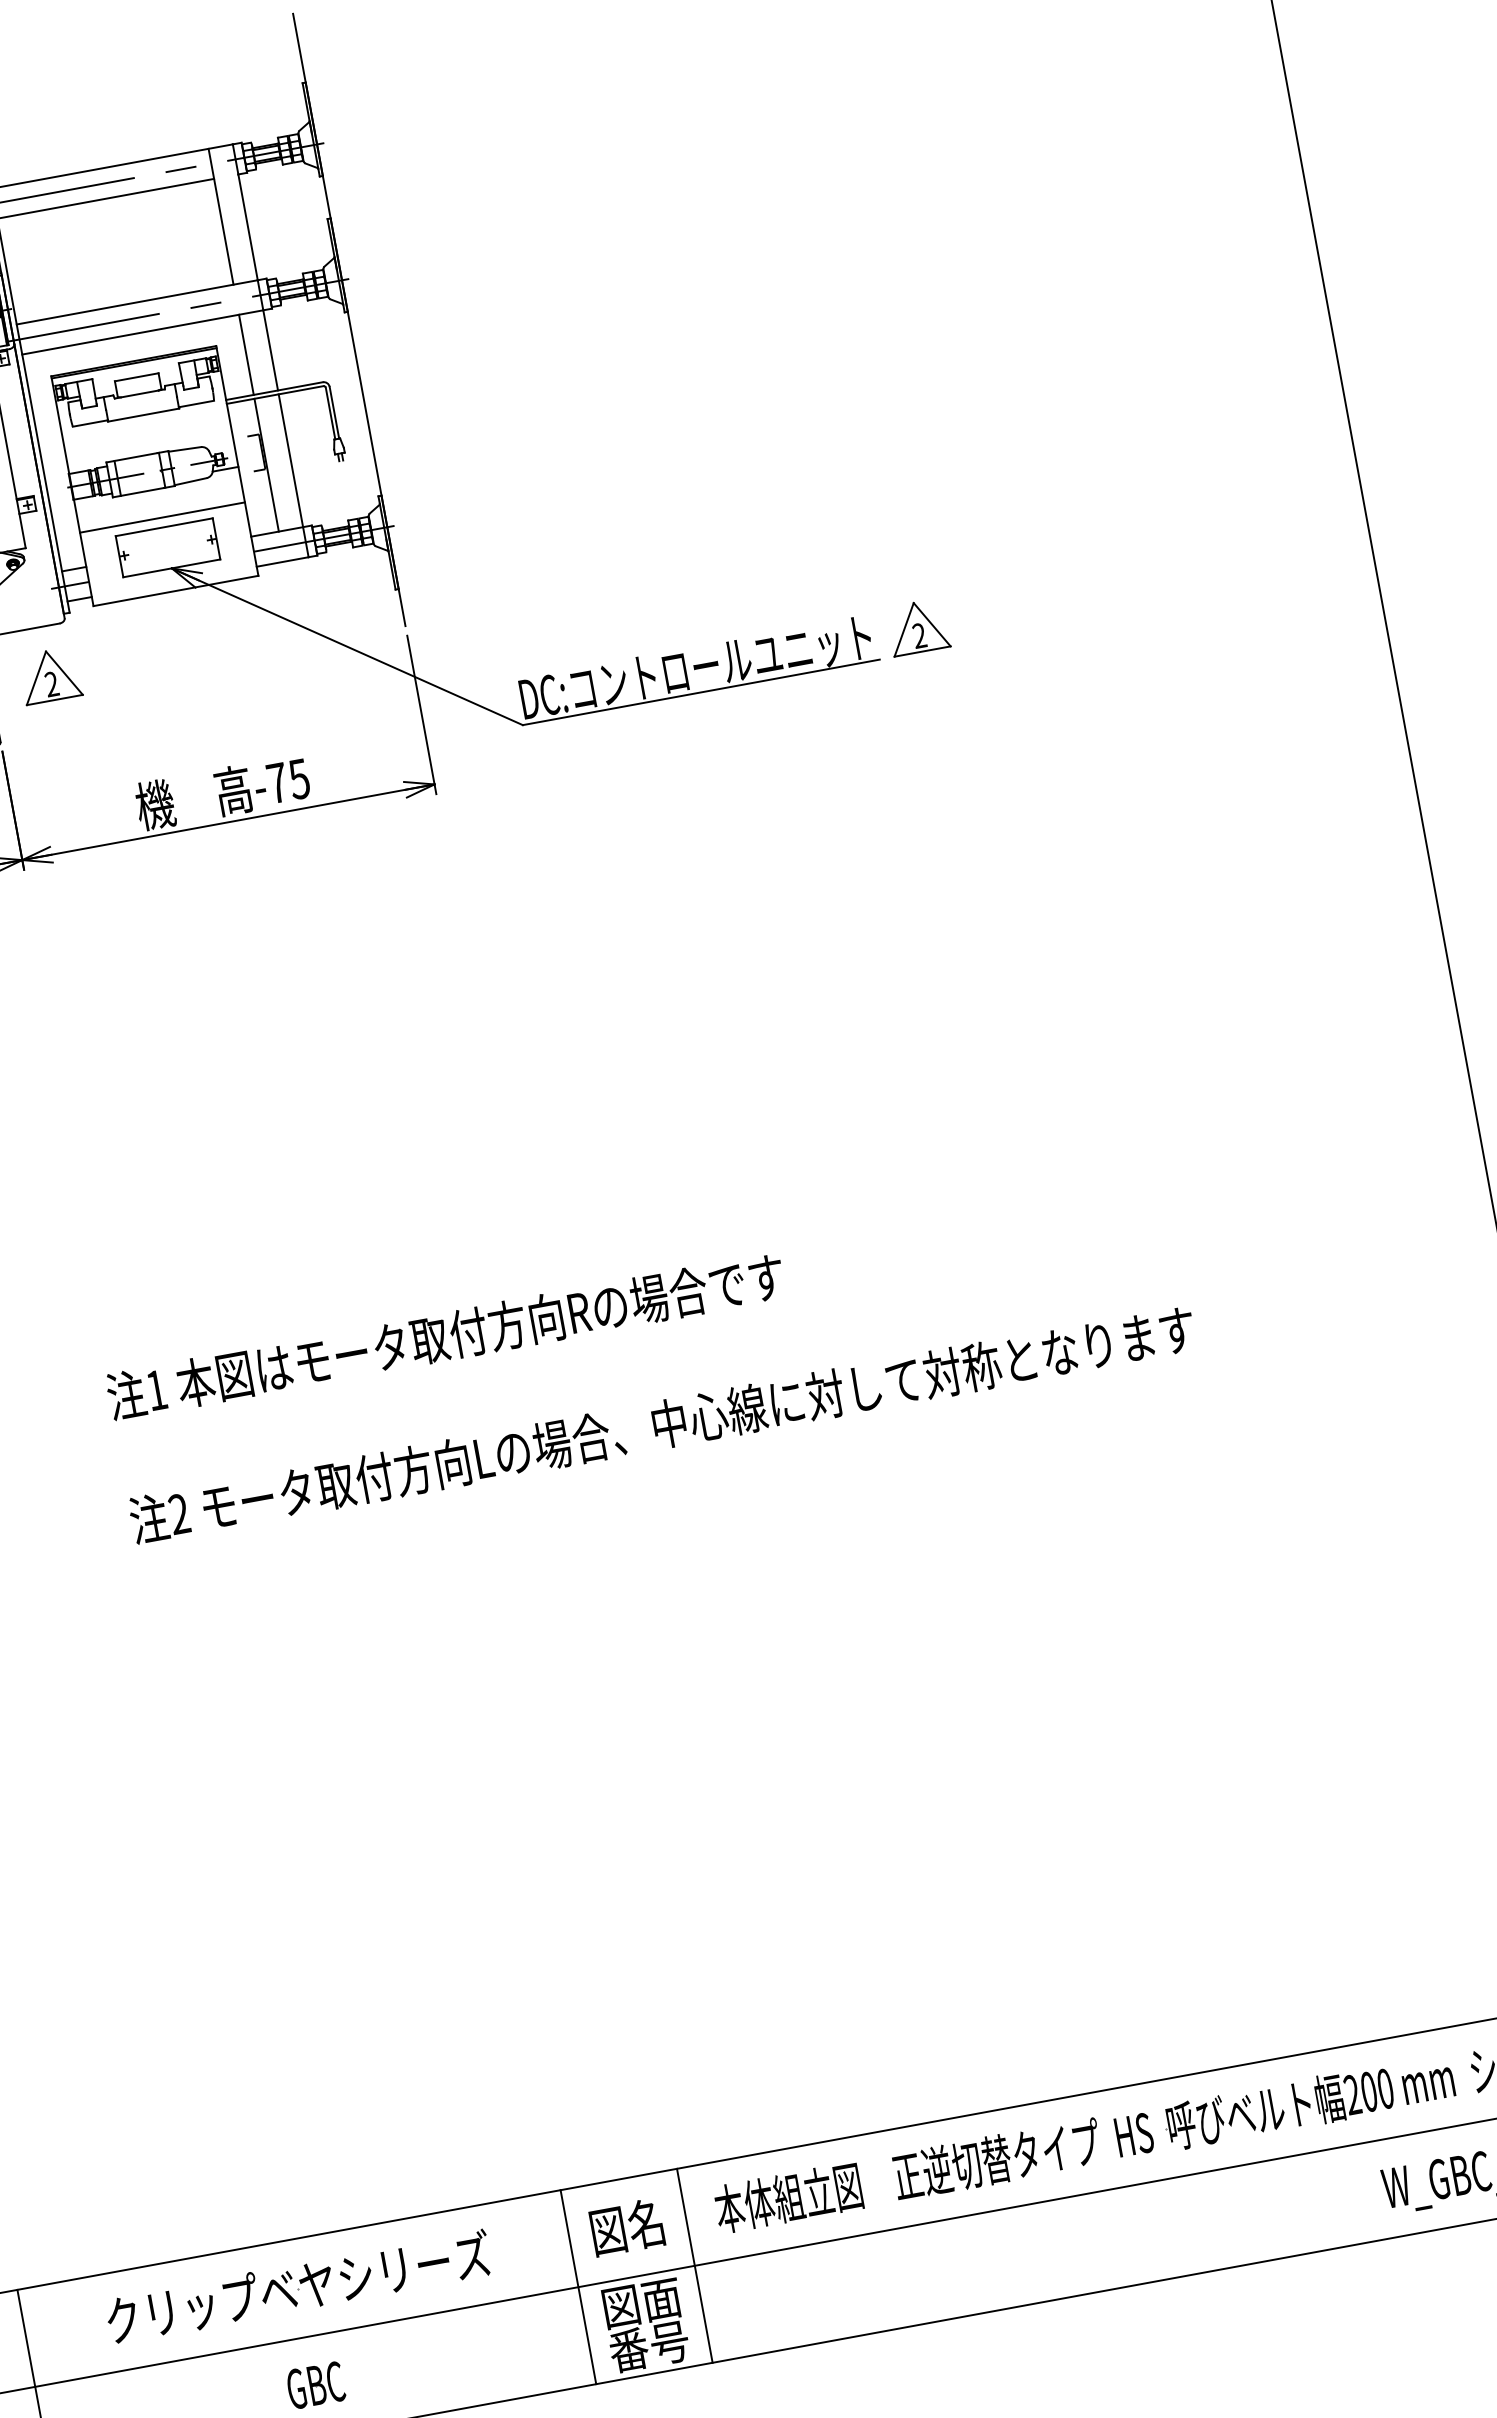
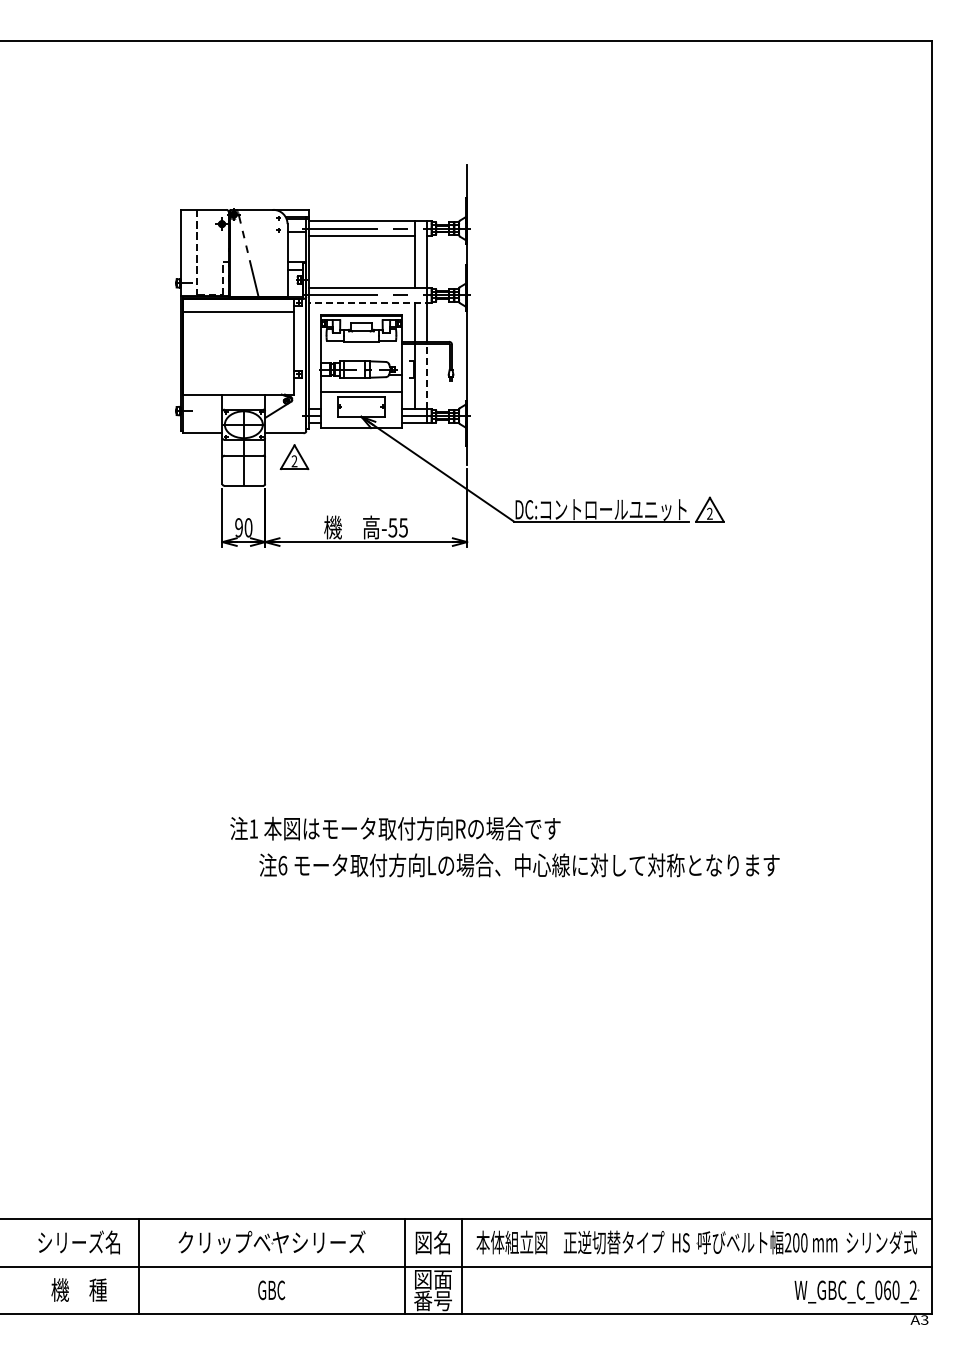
line: (145, 331) -> (369, 302), solid -> dashed
line: (291, 461) -> (427, 376), solid -> dashed
text: (276, 782) -> (392, 527), -75 -> -55
text: (445, 1336) -> (395, 828), moved
text: (178, 1513) -> (282, 865), 2 -> 6

